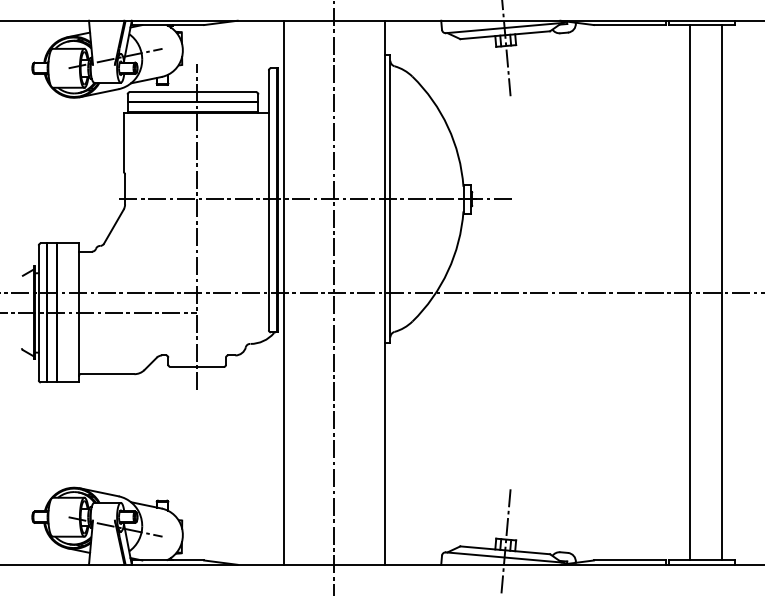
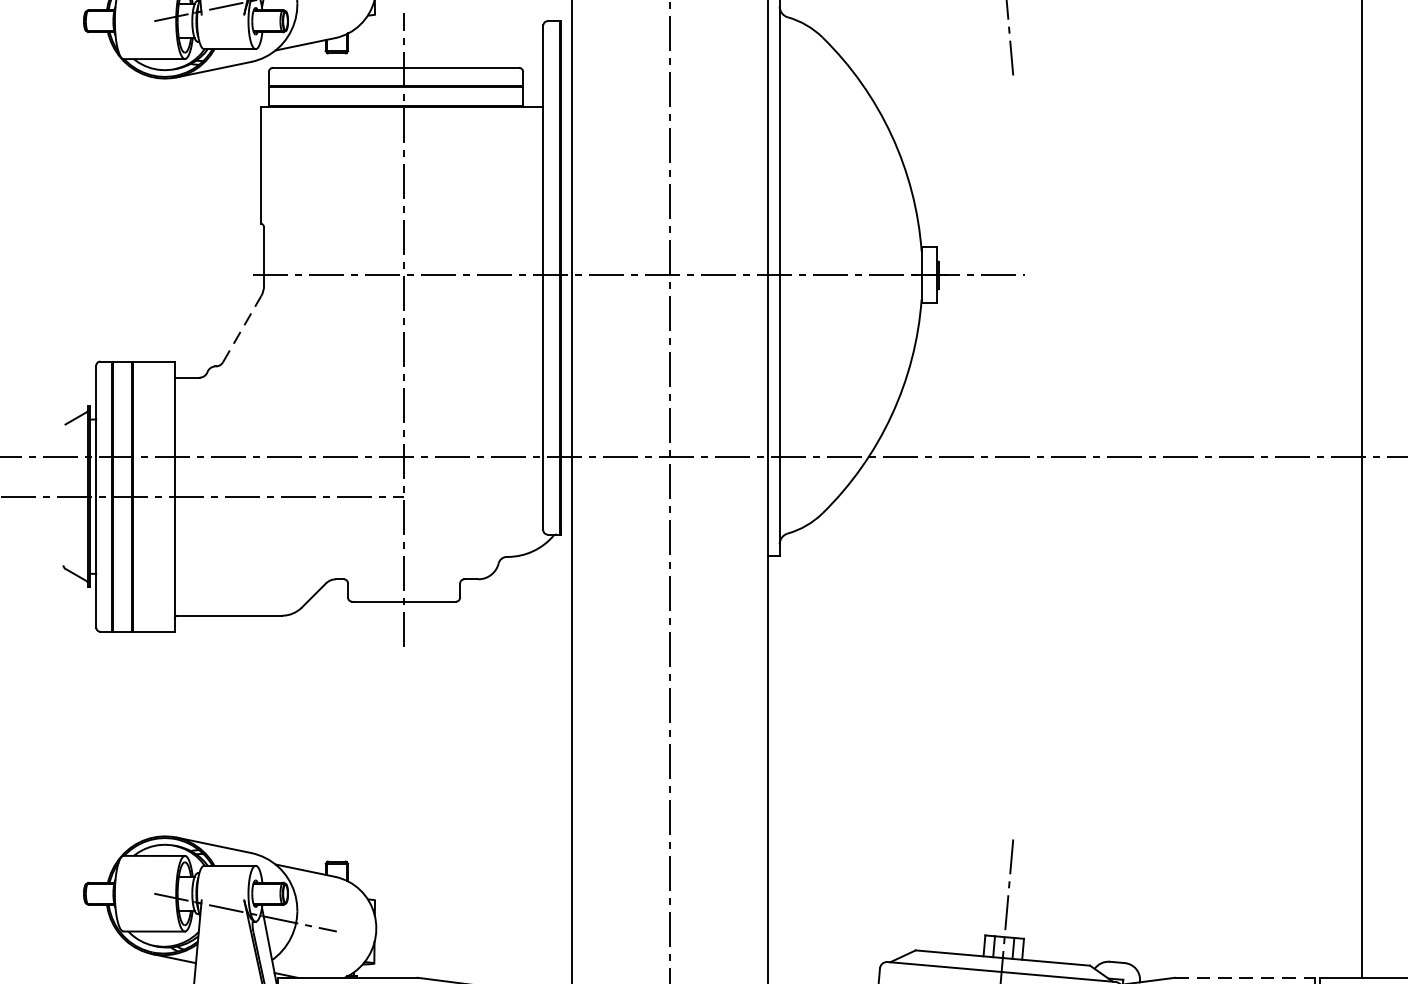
line: (113, 226) -> (241, 328), solid -> dashed
line: (629, 560) -> (1244, 977), solid -> dashed

